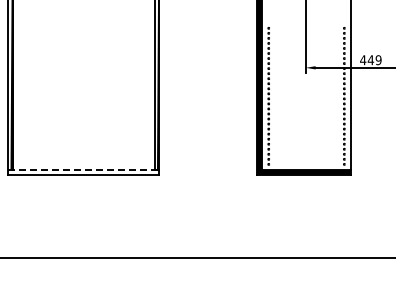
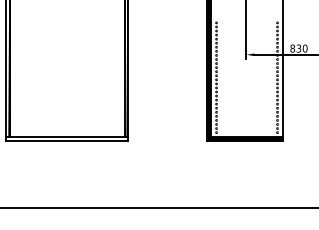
text: (370, 60) -> (298, 48), 449 -> 830
line: (83, 169) -> (67, 136), dashed -> solid

